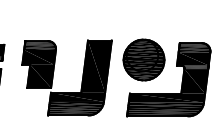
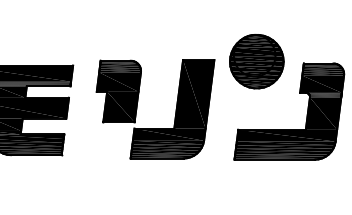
part: (143, 59) -> (256, 61), moved

